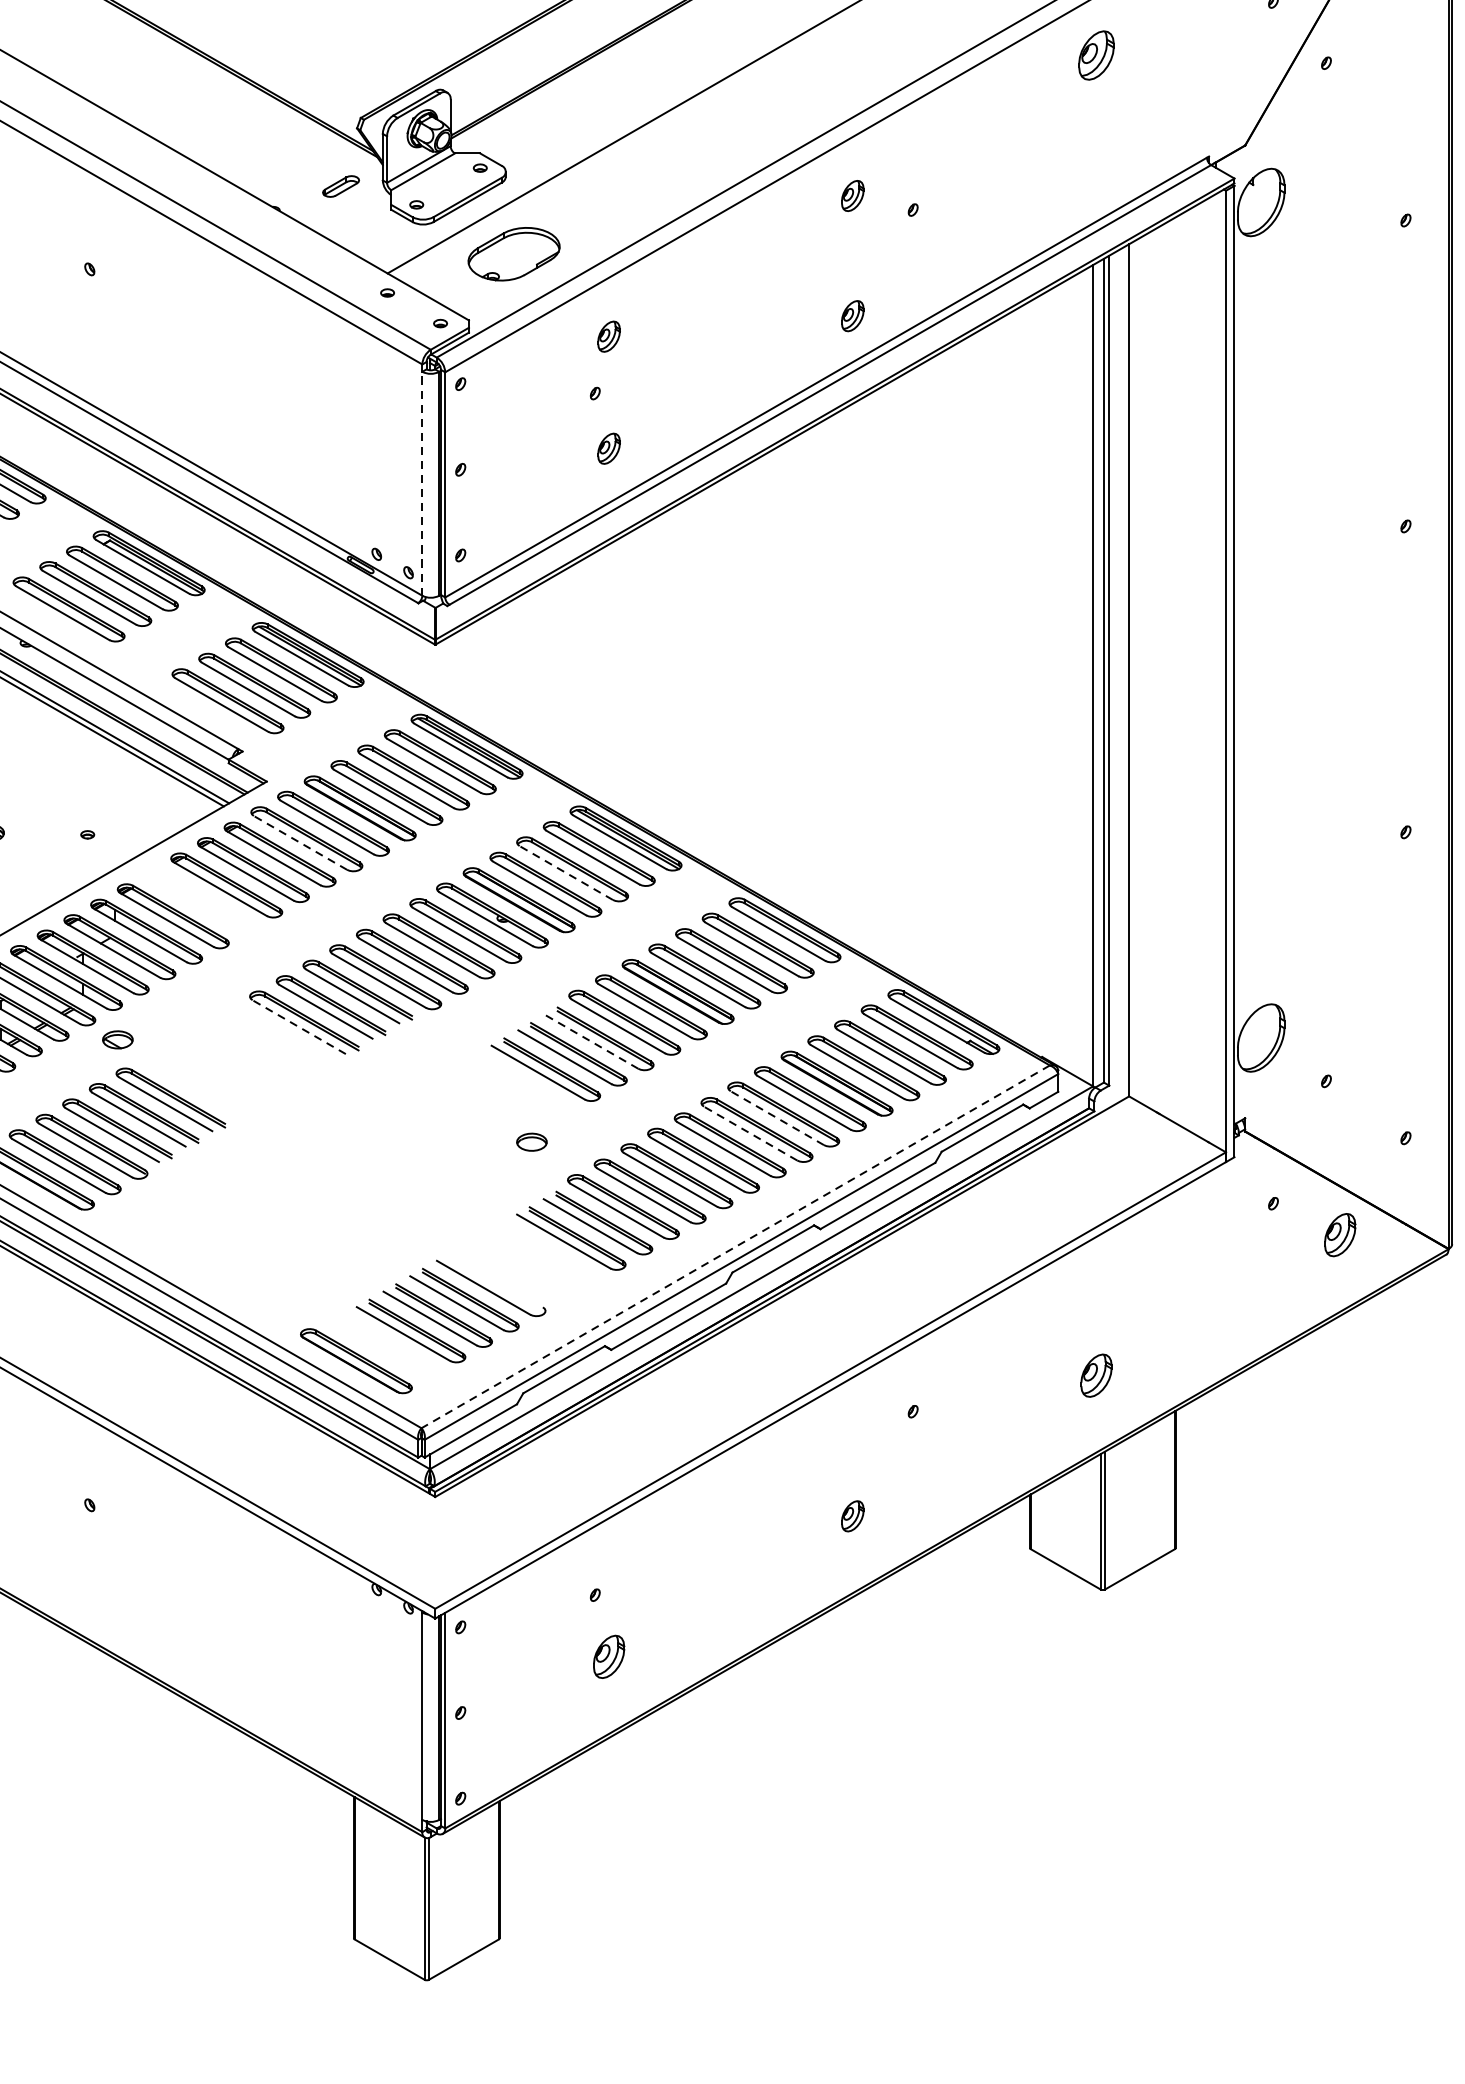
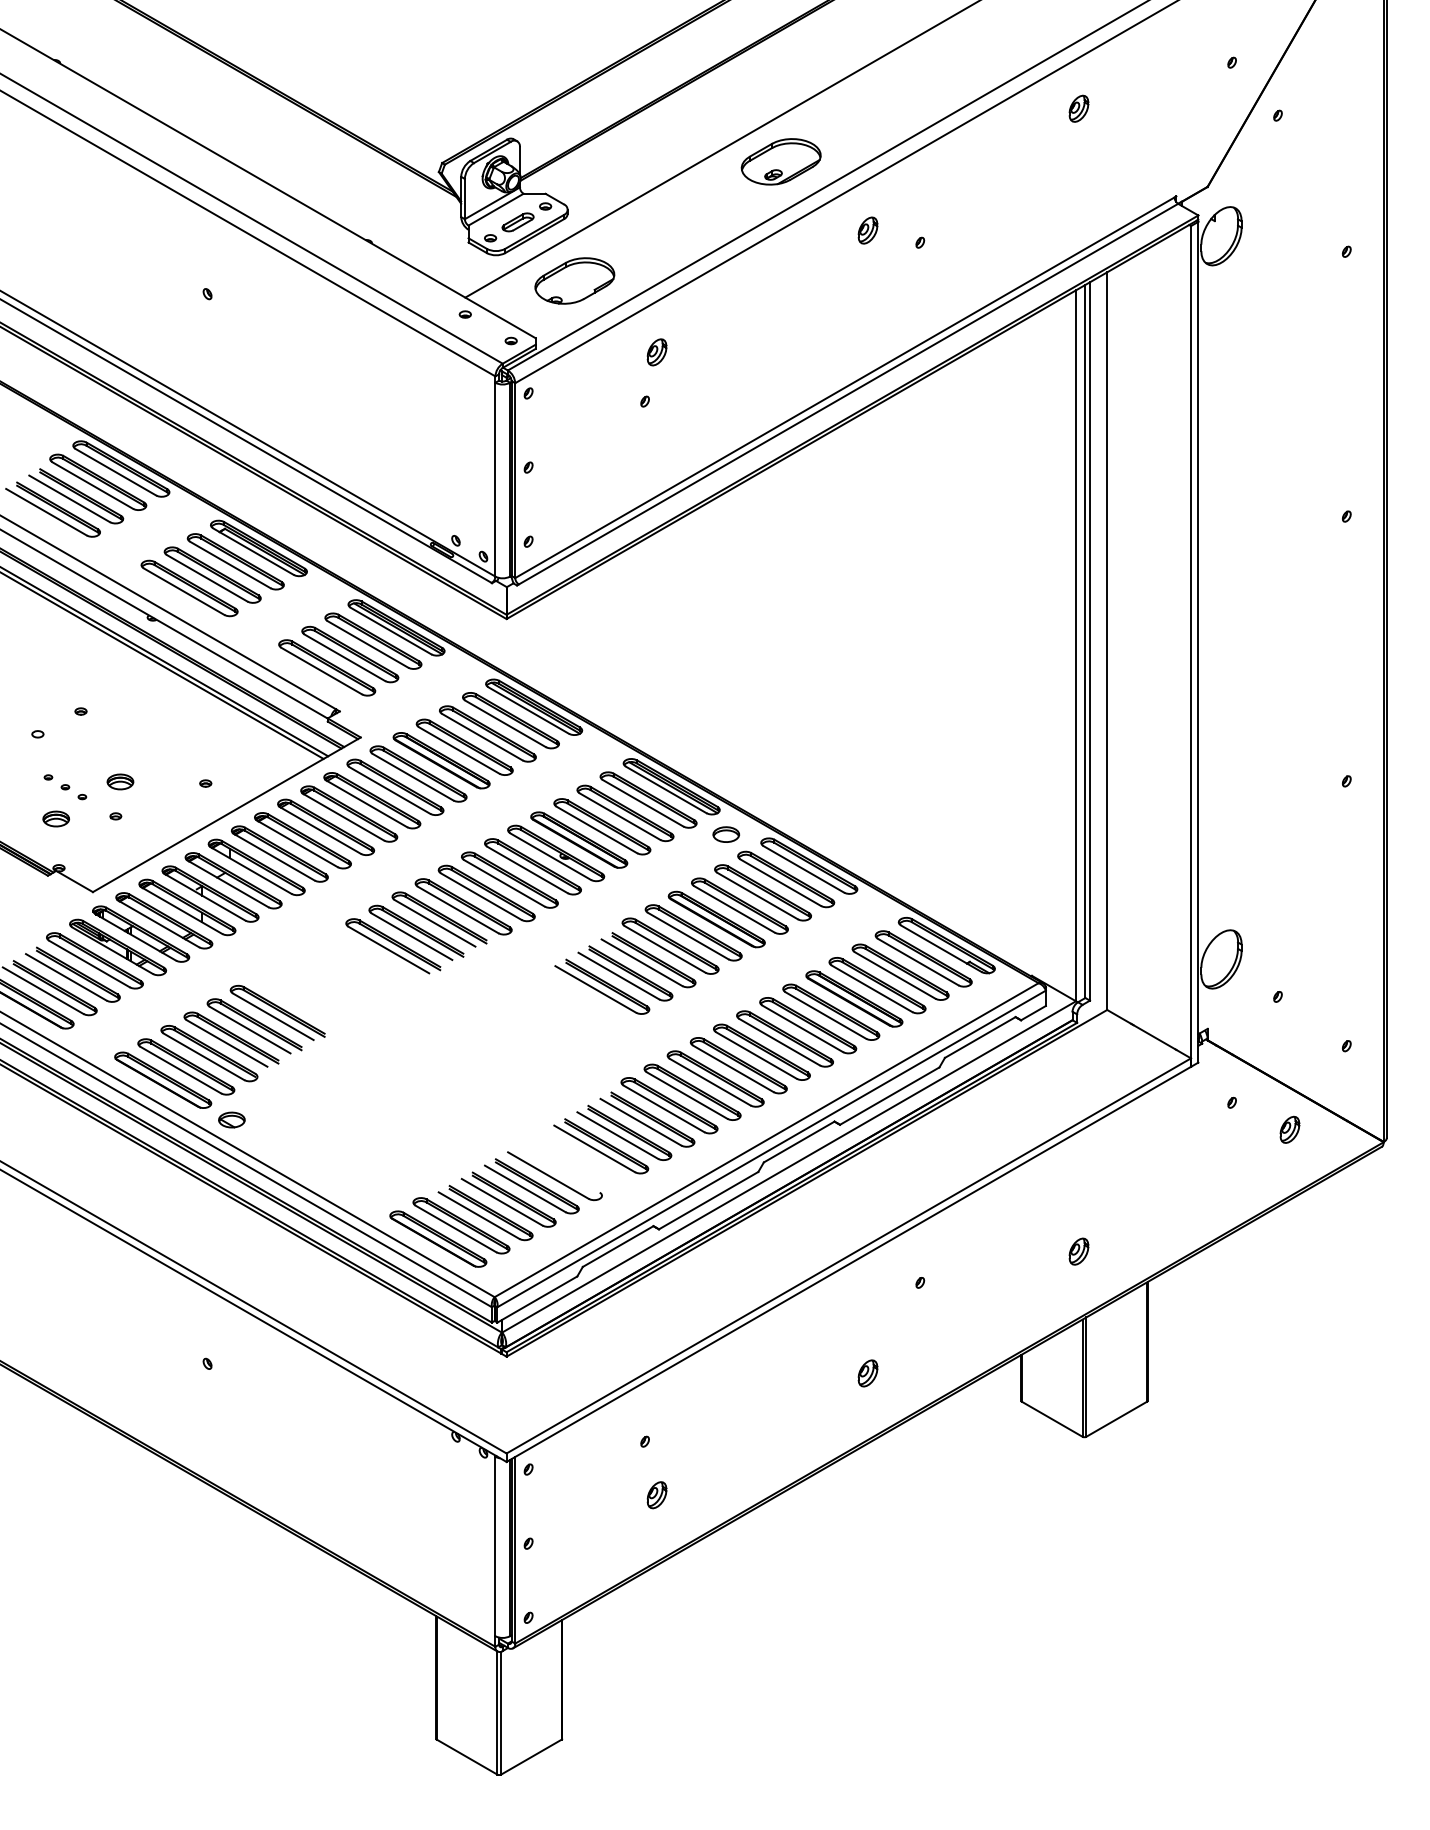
part: (1095, 54) -> (1078, 108), size x0.62
part: (751, 116) -> (780, 161), added
part: (340, 186) -> (517, 222), moved
part: (852, 316) -> (867, 334), removed
part: (608, 448) -> (656, 449), removed
line: (422, 483) -> (495, 479), dashed -> solid
line: (299, 842) -> (389, 790), dashed -> solid
line: (565, 872) -> (619, 816), dashed -> solid
part: (199, 900) -> (302, 840), added
line: (298, 1027) -> (388, 950), dashed -> solid
part: (117, 1039) -> (231, 1119), moved
line: (592, 1041) -> (642, 962), dashed -> solid
line: (777, 1117) -> (802, 1028), dashed -> solid
line: (750, 1133) -> (779, 1042), dashed -> solid
part: (532, 1142) -> (726, 834), moved
part: (1339, 1234) -> (1289, 1129), size x0.71
line: (735, 1247) -> (766, 1140), dashed -> solid
part: (544, 1254) -> (601, 1146), added
part: (383, 1345) -> (461, 1225), added
part: (1095, 1375) -> (1078, 1251), size x0.71
part: (608, 1657) -> (656, 1495), size x0.71

